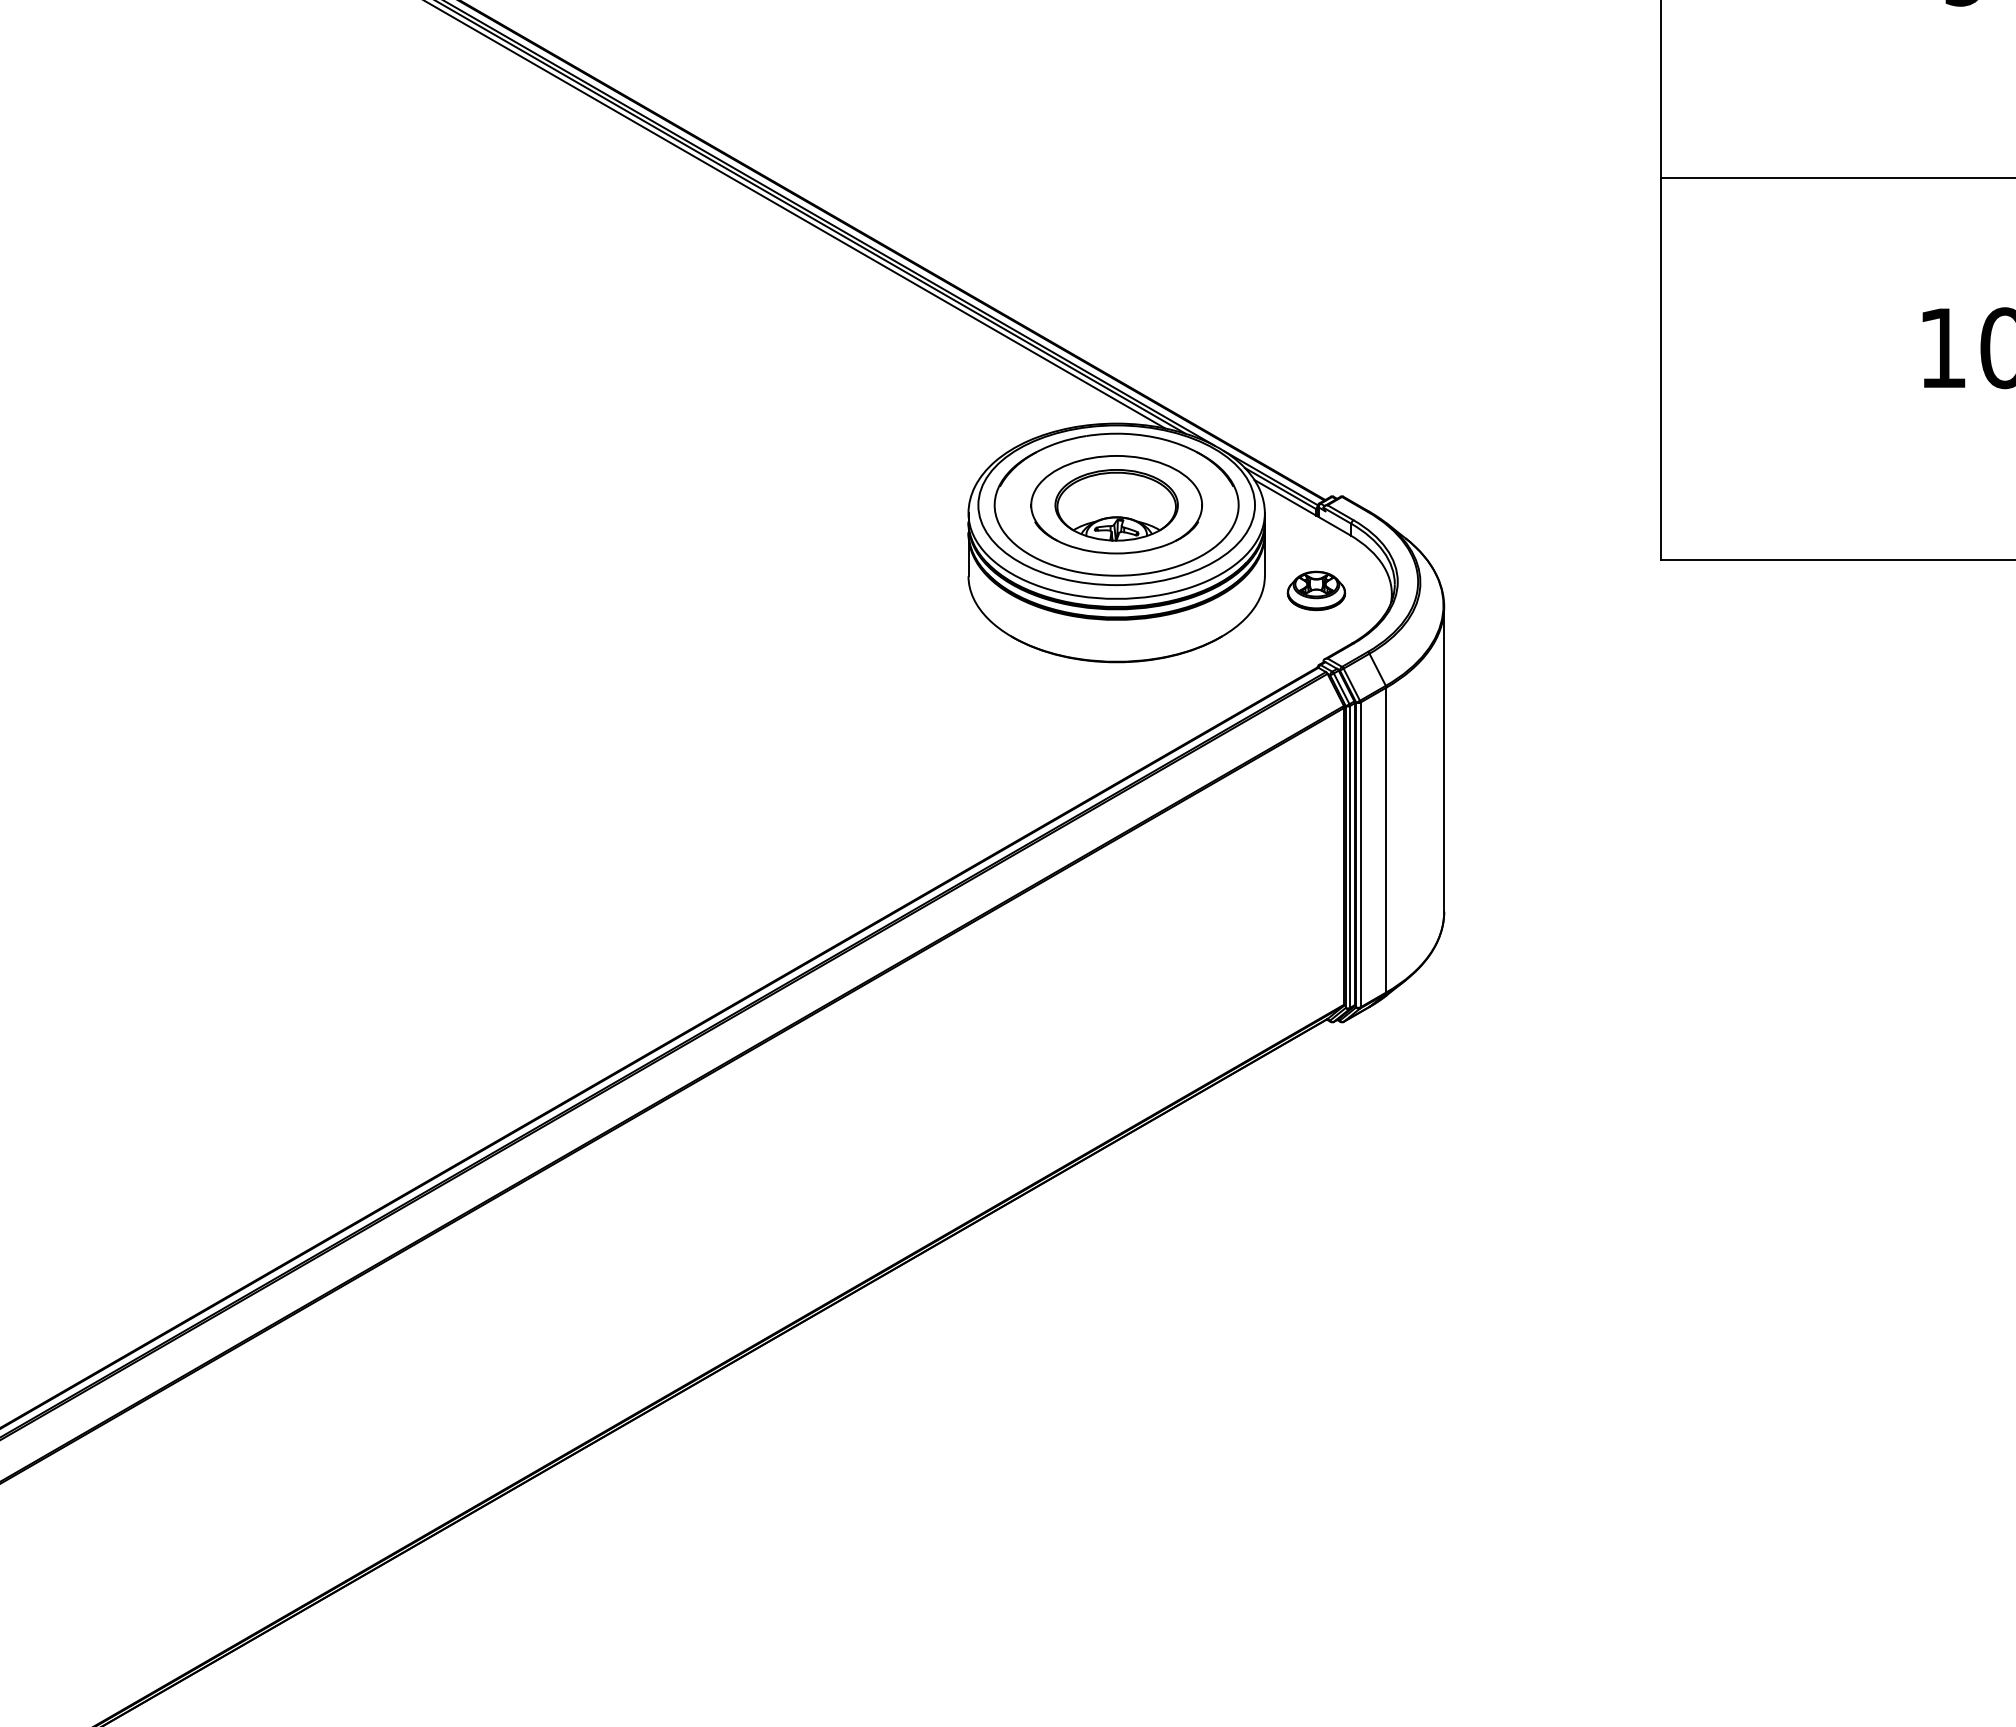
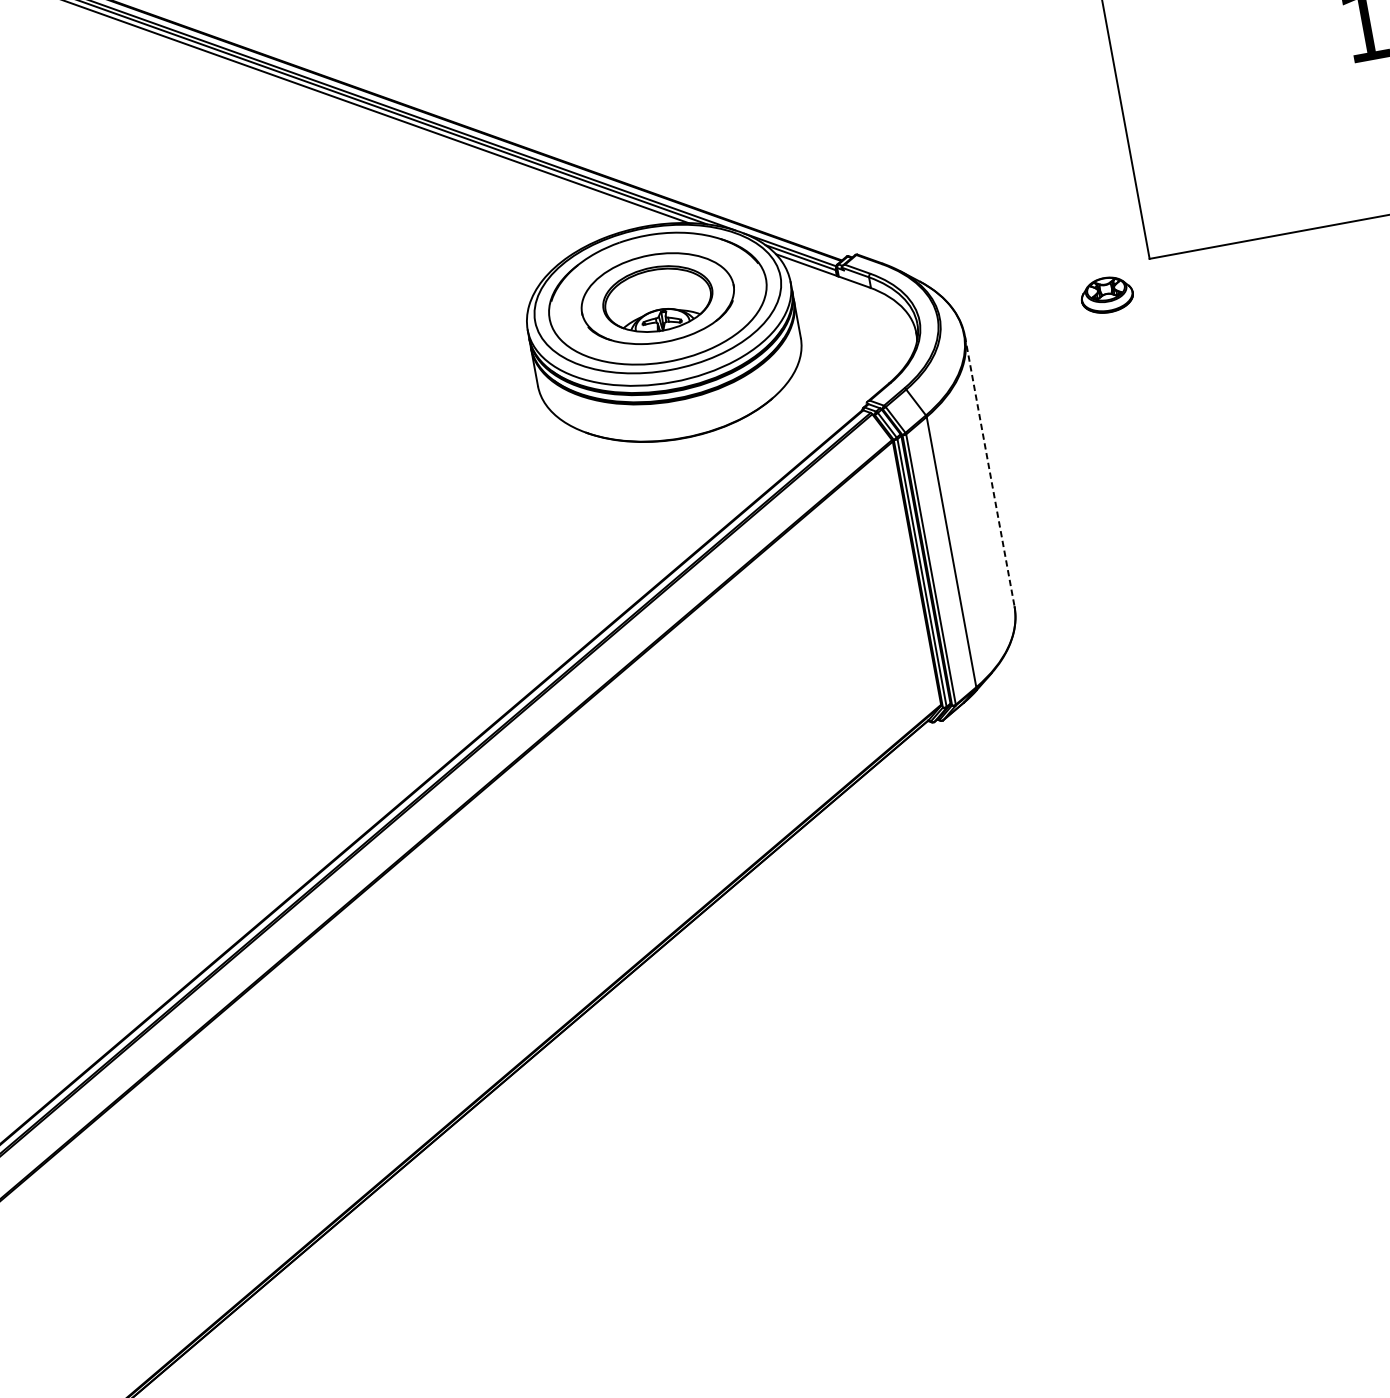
part: (1316, 590) -> (1107, 294), moved
line: (1444, 759) -> (989, 471), solid -> dashed

